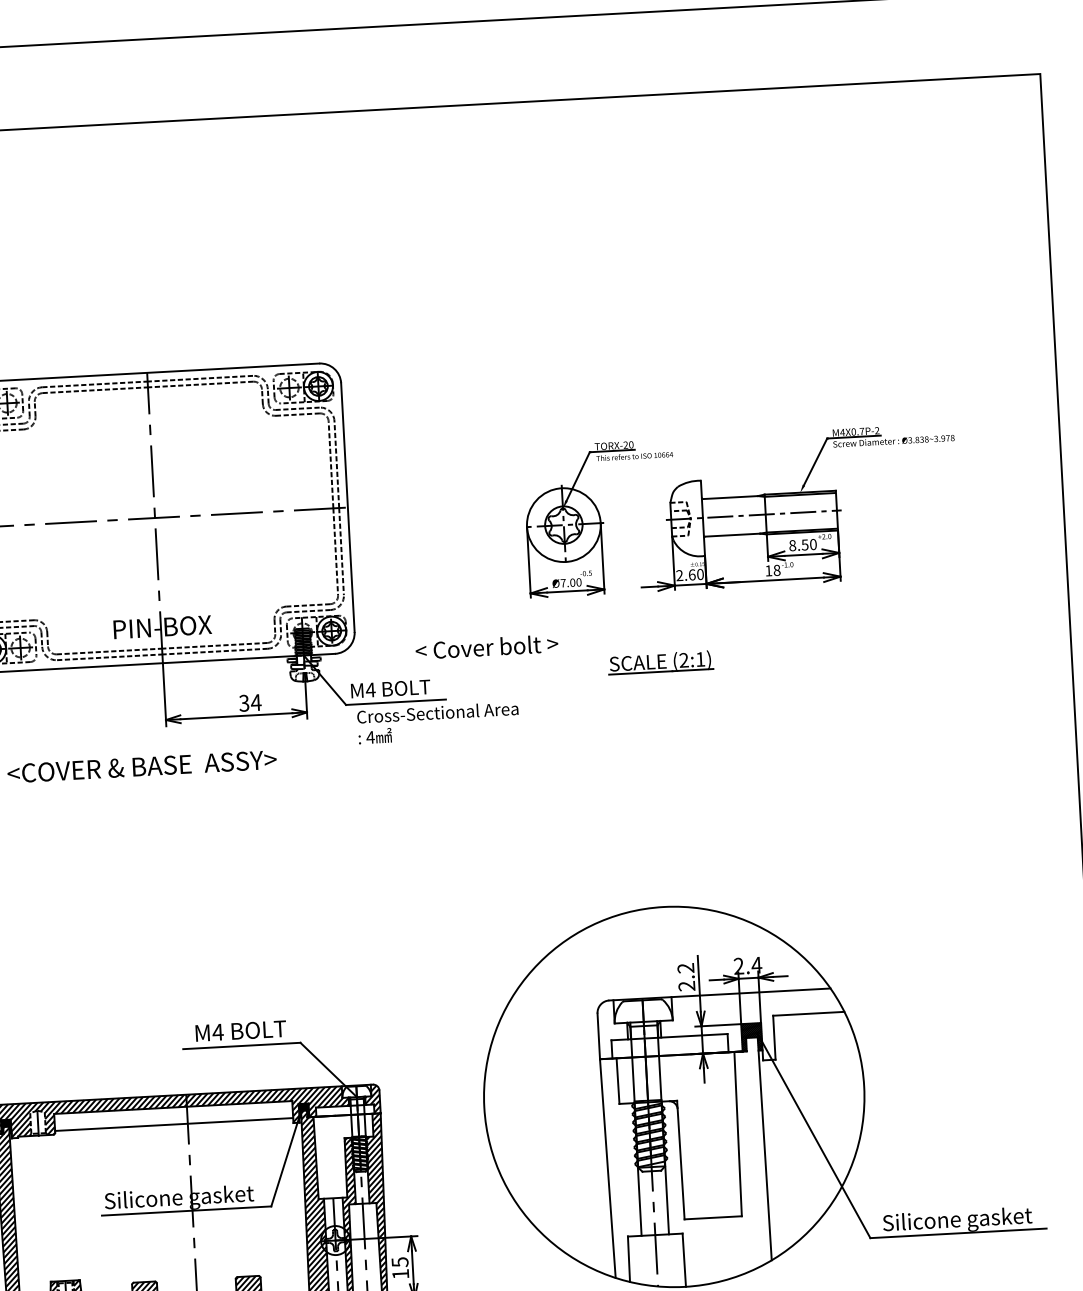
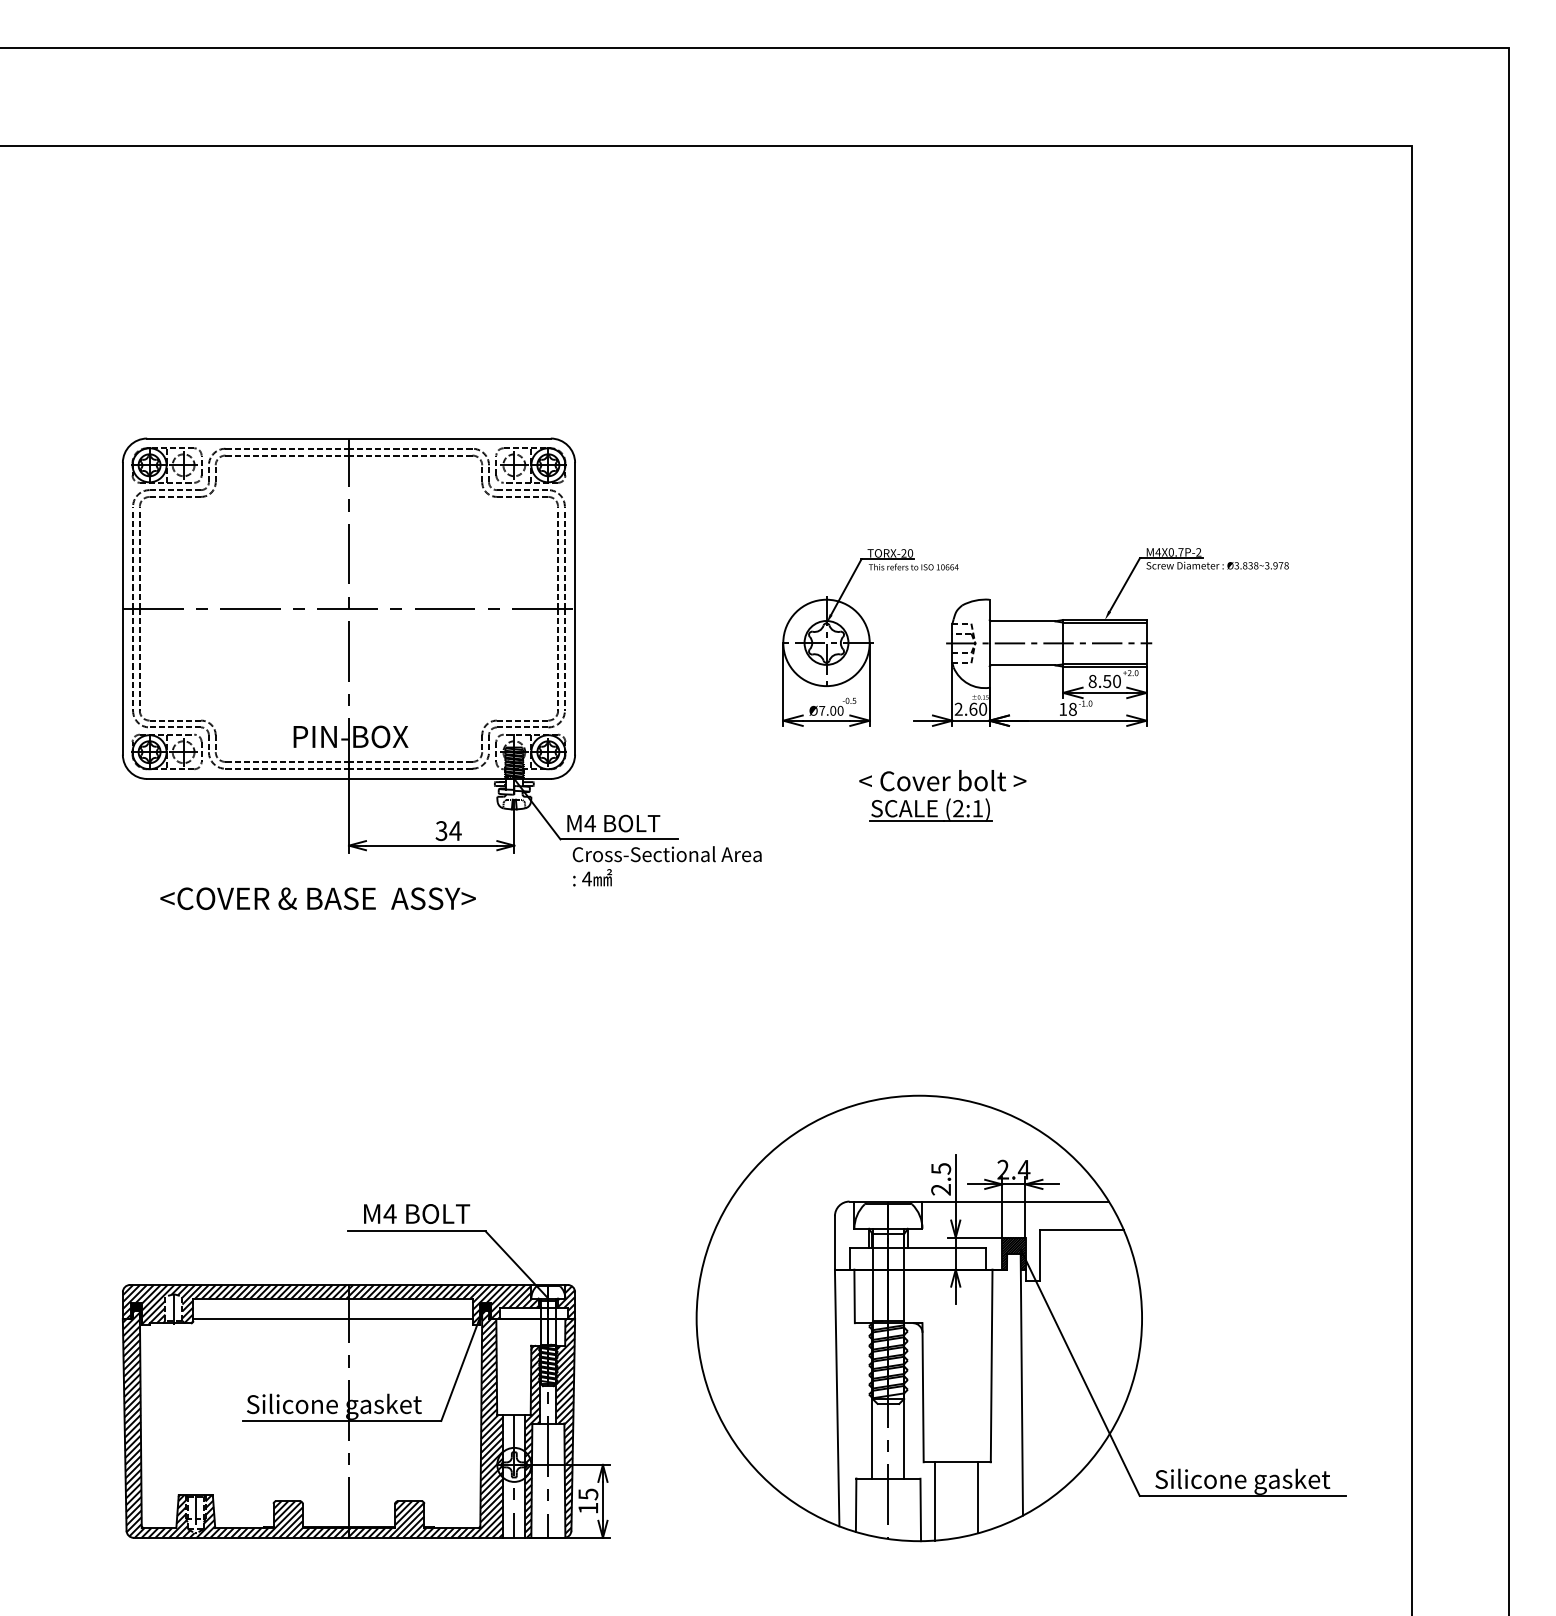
text: (486, 646) -> (942, 780), moved
text: (686, 968) -> (941, 1168), 2.2 -> 2.5
line: (732, 1246) -> (978, 1497), added
line: (695, 1252) -> (934, 1501), added

